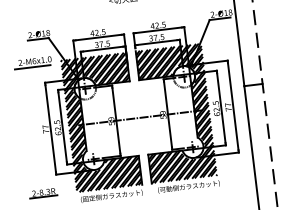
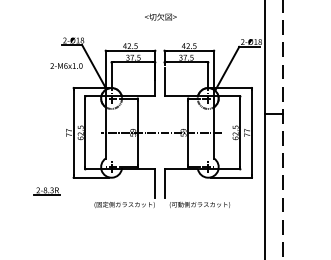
line: (32, 67) -> (63, 71), removed
hatch: (176, 113) -> (196, 132), removed
hatch: (101, 122) -> (123, 132), removed
part: (42, 193) -> (46, 191), moved

